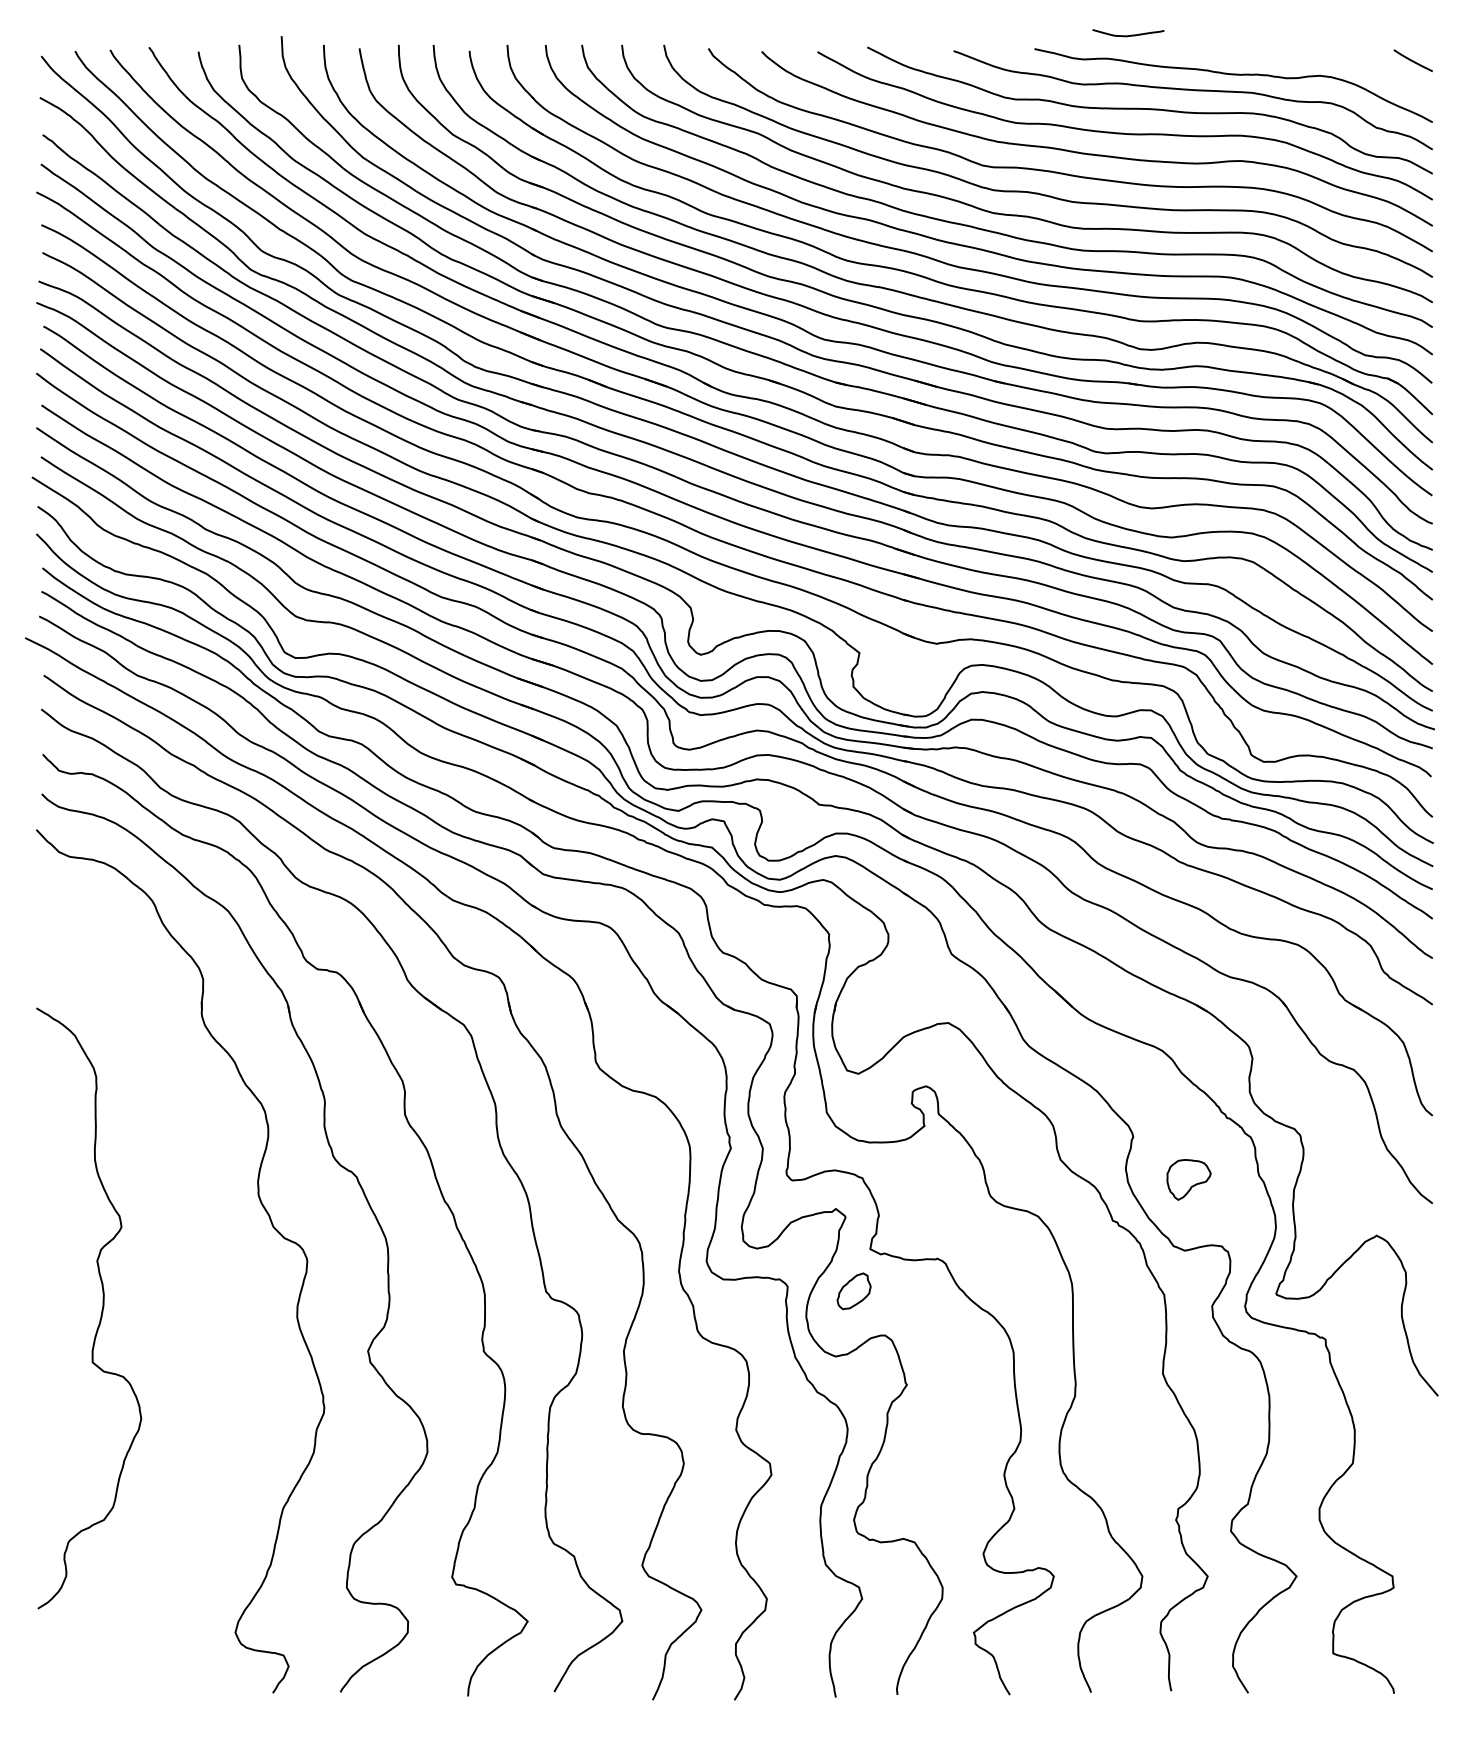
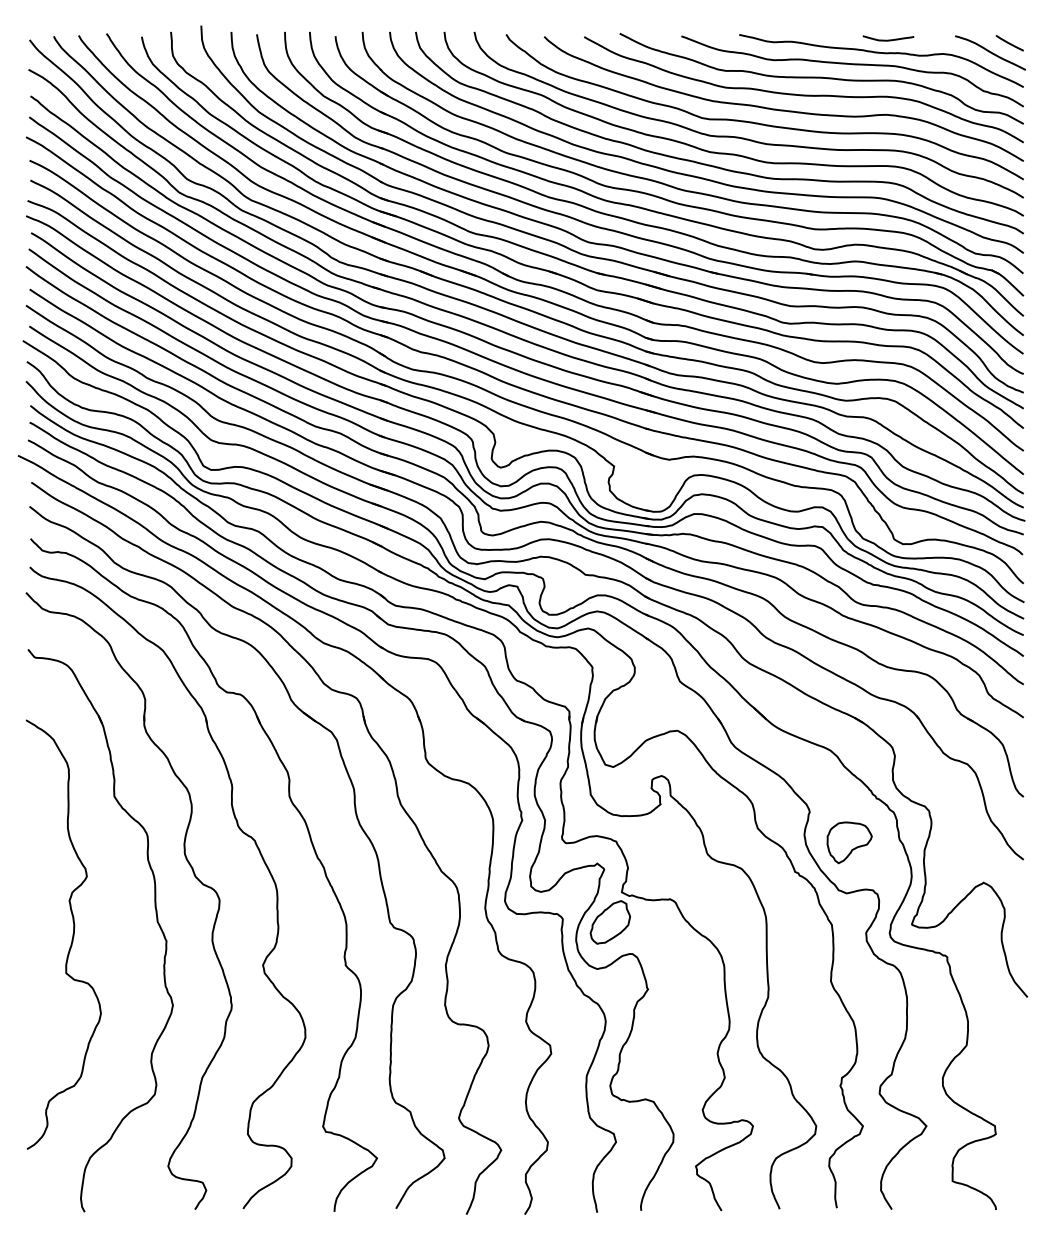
curve: (1128, 35) -> (888, 40), moved
curve: (1385, 73) -> (989, 52), added
part: (1188, 1179) -> (849, 842), size x1.43
part: (219, 1290) -> (156, 921), added
part: (853, 1291) -> (609, 922), size x1.67

